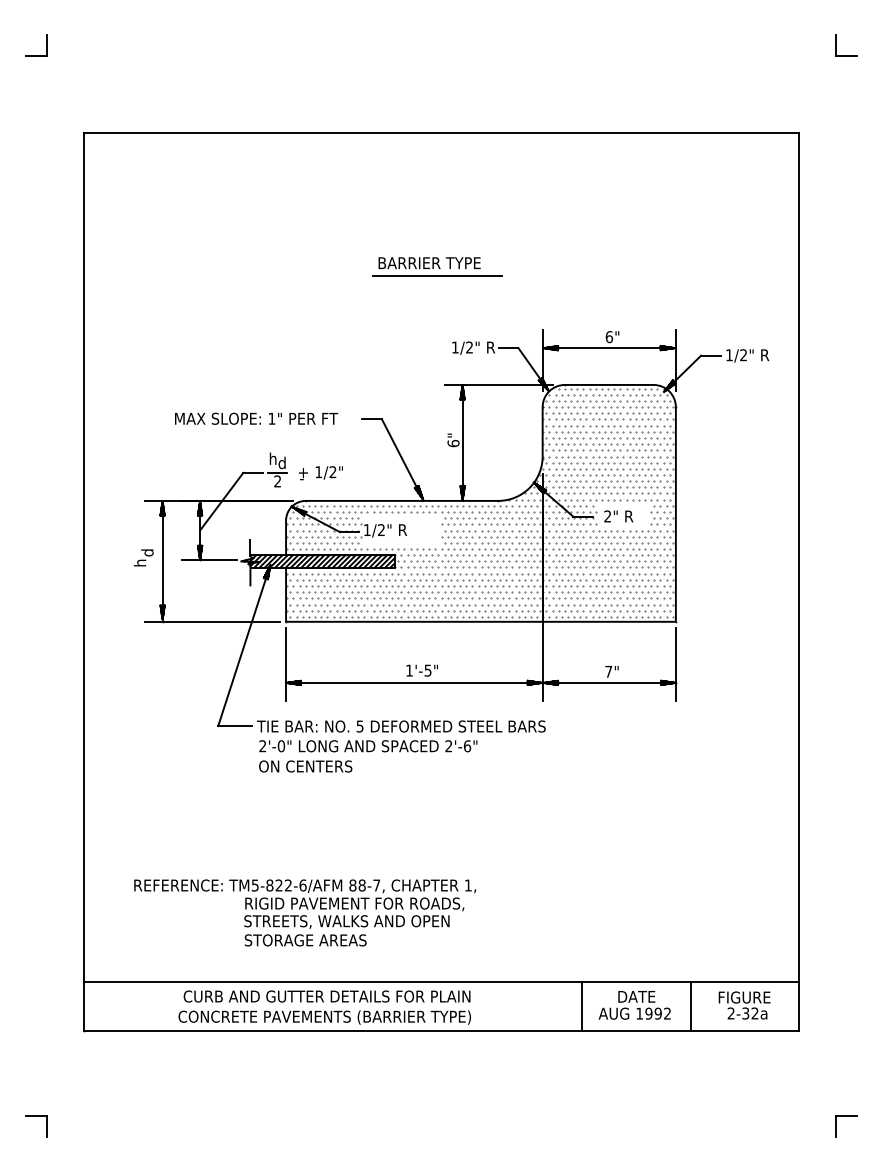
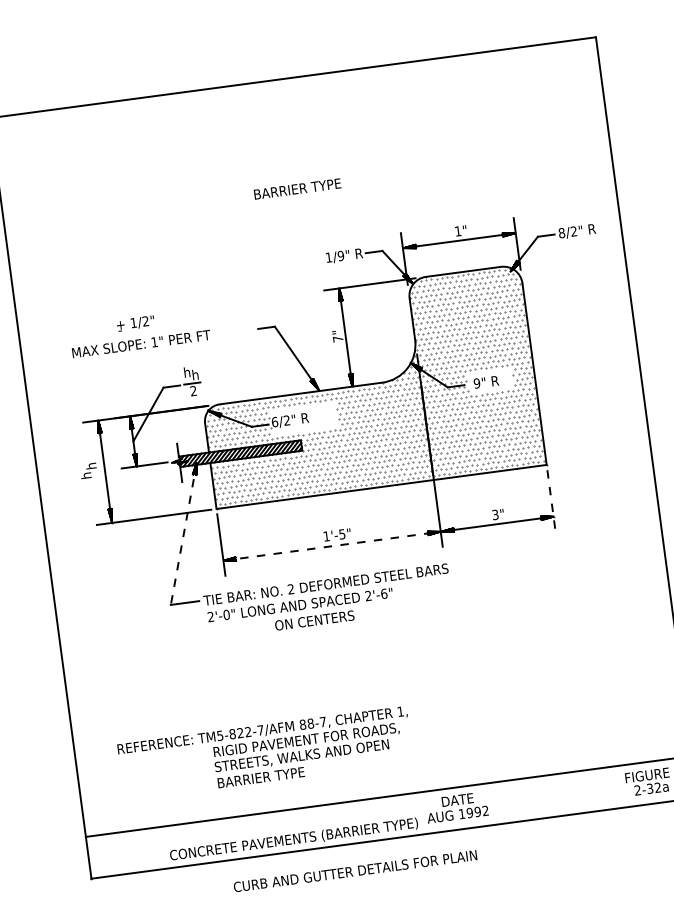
line: (436, 275) -> (304, 198), removed
text: (609, 337) -> (458, 231), 6" -> 1"
text: (469, 347) -> (340, 255), 1/2" -> 1/9"
text: (729, 355) -> (561, 233), 1/2" -> 8/2"
text: (256, 418) -> (141, 343), moved
text: (453, 443) -> (338, 339), 6" -> 7"
text: (281, 462) -> (194, 374), d -> h
text: (320, 473) -> (135, 323), moved
text: (607, 516) -> (476, 383), 2" -> 9"
text: (366, 530) -> (274, 422), 1/2" -> 6/2"
text: (147, 552) -> (91, 465), d -> h
line: (244, 645) -> (184, 533), solid -> dashed
line: (675, 664) -> (551, 501), solid -> dashed
text: (608, 671) -> (495, 514), 7" -> 3"
line: (414, 682) -> (332, 545), solid -> dashed
text: (359, 726) -> (290, 589), 5 -> 2
text: (305, 766) -> (314, 620), moved
text: (302, 885) -> (260, 730), TM5-822-6/AFM -> TM5-822-7/AFM
text: (305, 940) -> (269, 776), STORAGE AREAS -> BARRIER TYPE
text: (326, 996) -> (354, 871), moved
text: (634, 1005) -> (456, 807), moved
line: (582, 1006) -> (511, 801), removed
line: (690, 1006) -> (602, 789), removed

